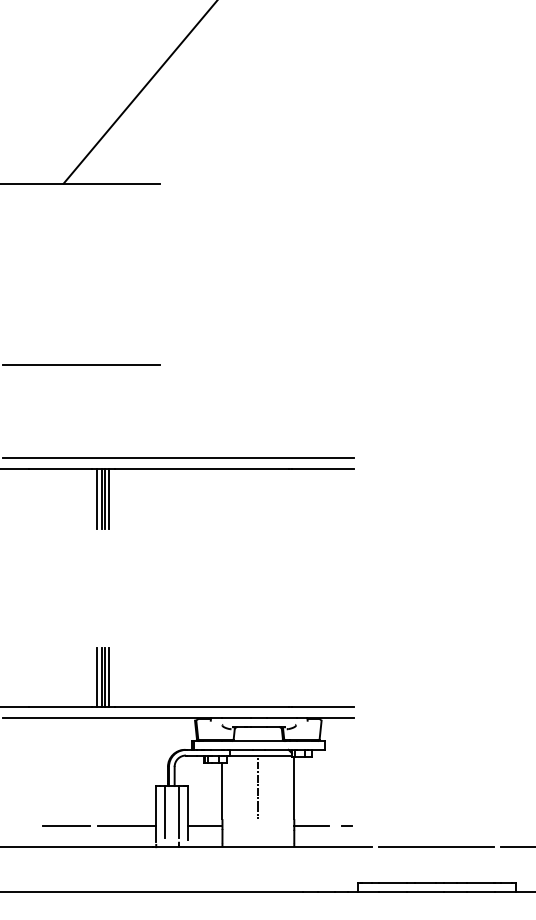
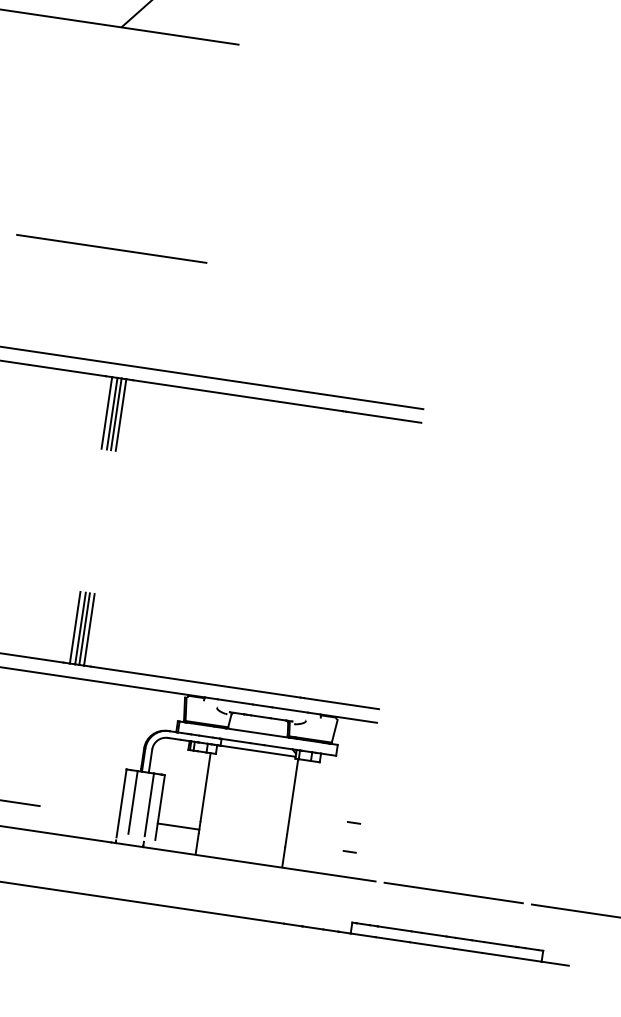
line: (258, 788) -> (249, 790), removed
line: (346, 801) -> (353, 821), added
line: (126, 826) -> (83, 812), removed
line: (311, 826) -> (306, 845), removed

